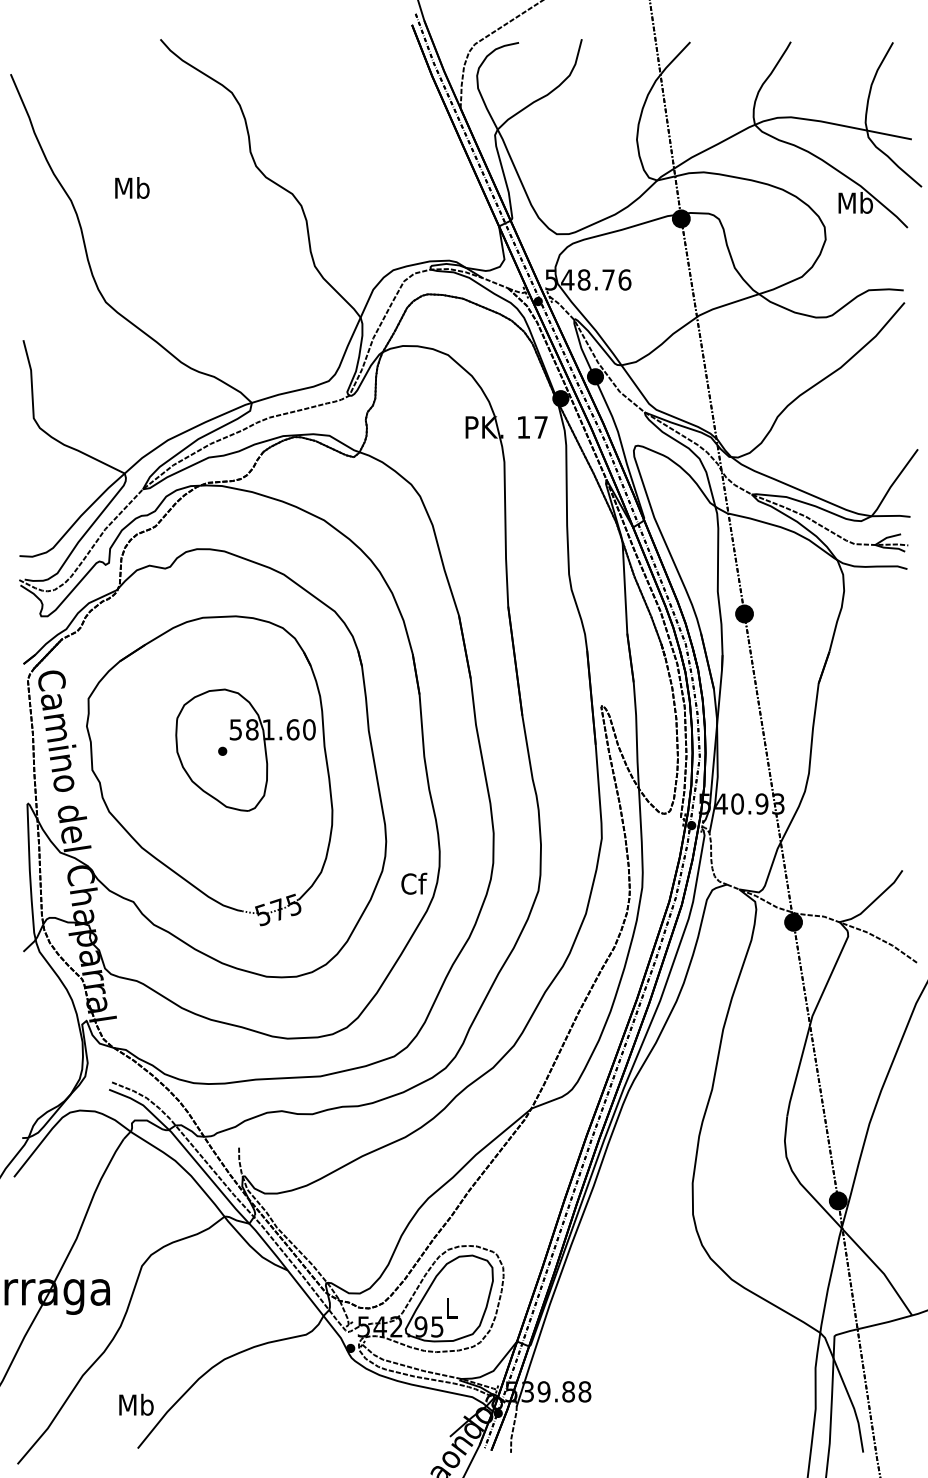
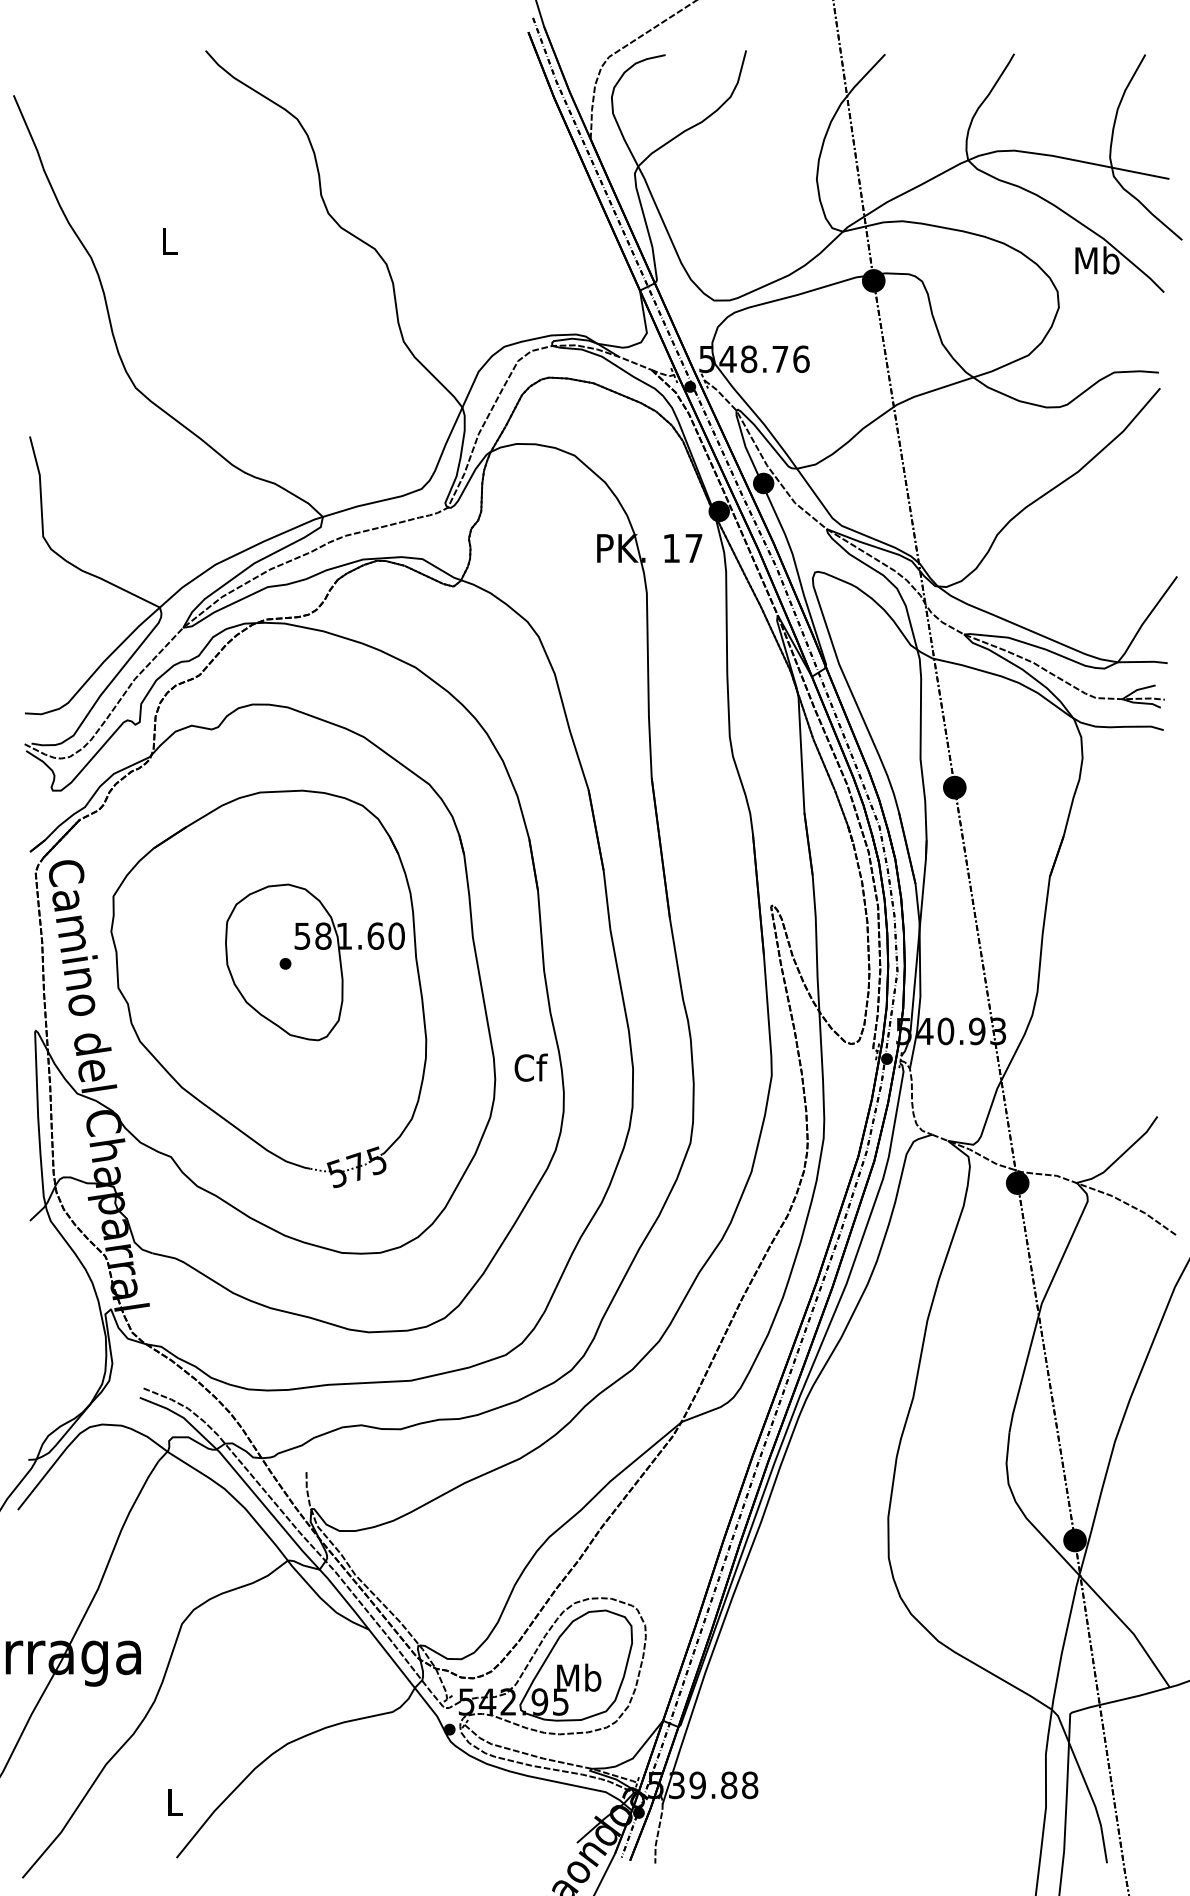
text: (132, 188) -> (169, 241), Mb -> L
text: (413, 883) -> (530, 1067), moved
text: (451, 1307) -> (579, 1677), L -> Mb
text: (136, 1404) -> (174, 1801), Mb -> L

